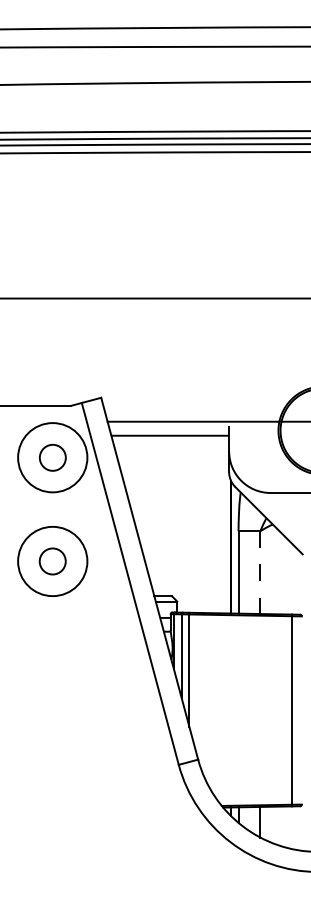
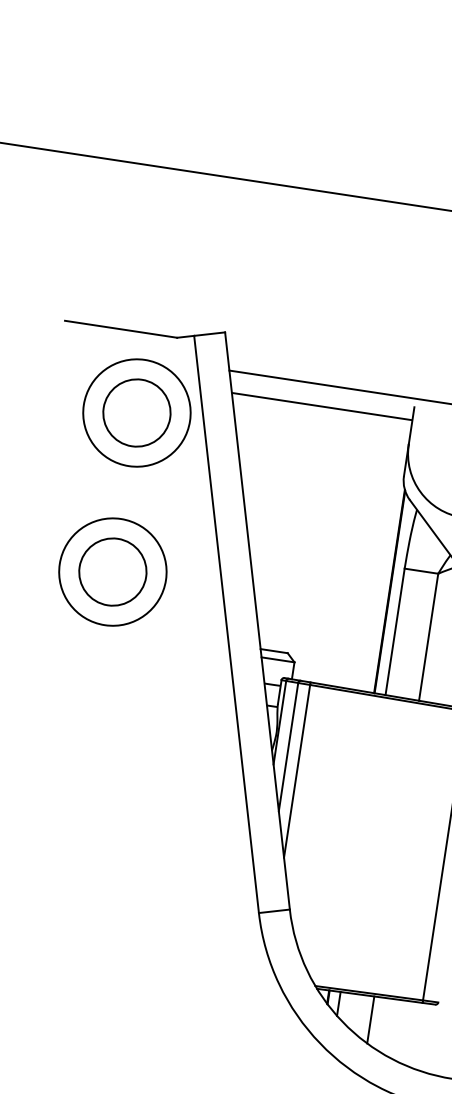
circle: (52, 457) -> (136, 412), size x1.67
circle: (52, 561) -> (112, 572), size x1.67
line: (260, 573) -> (428, 638), dashed -> solid

